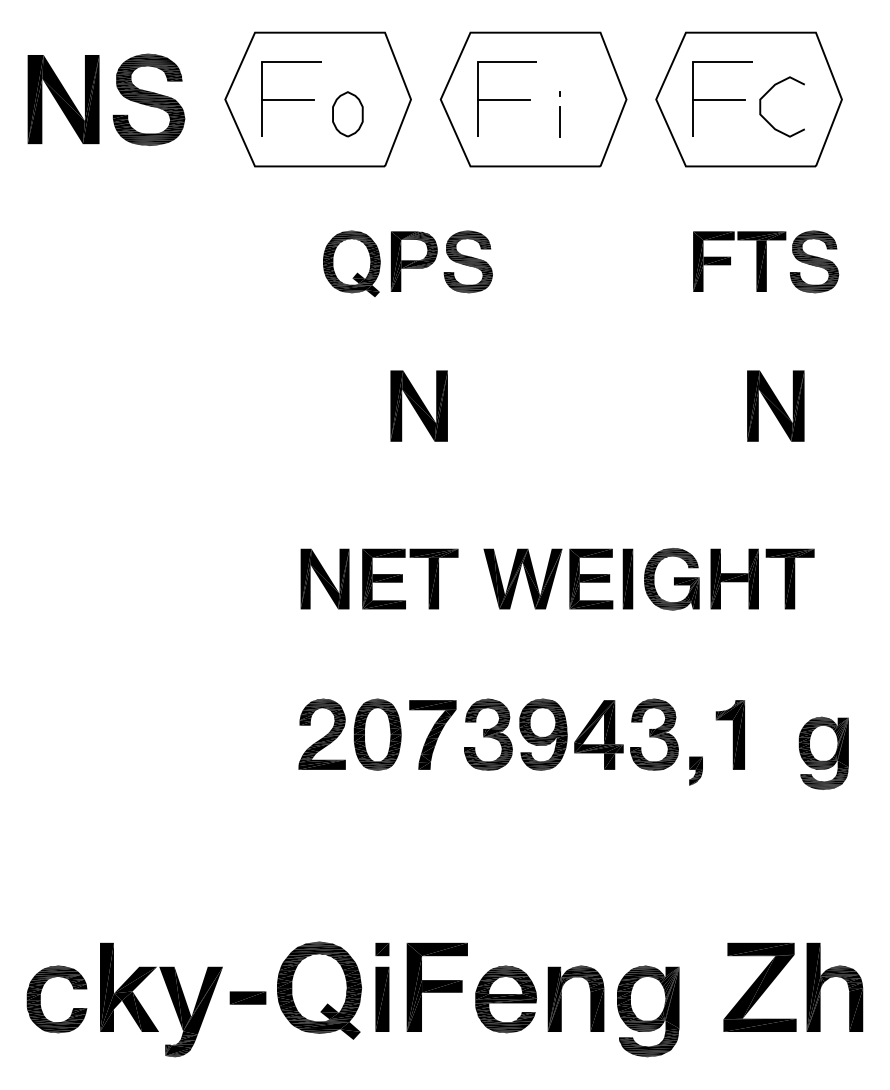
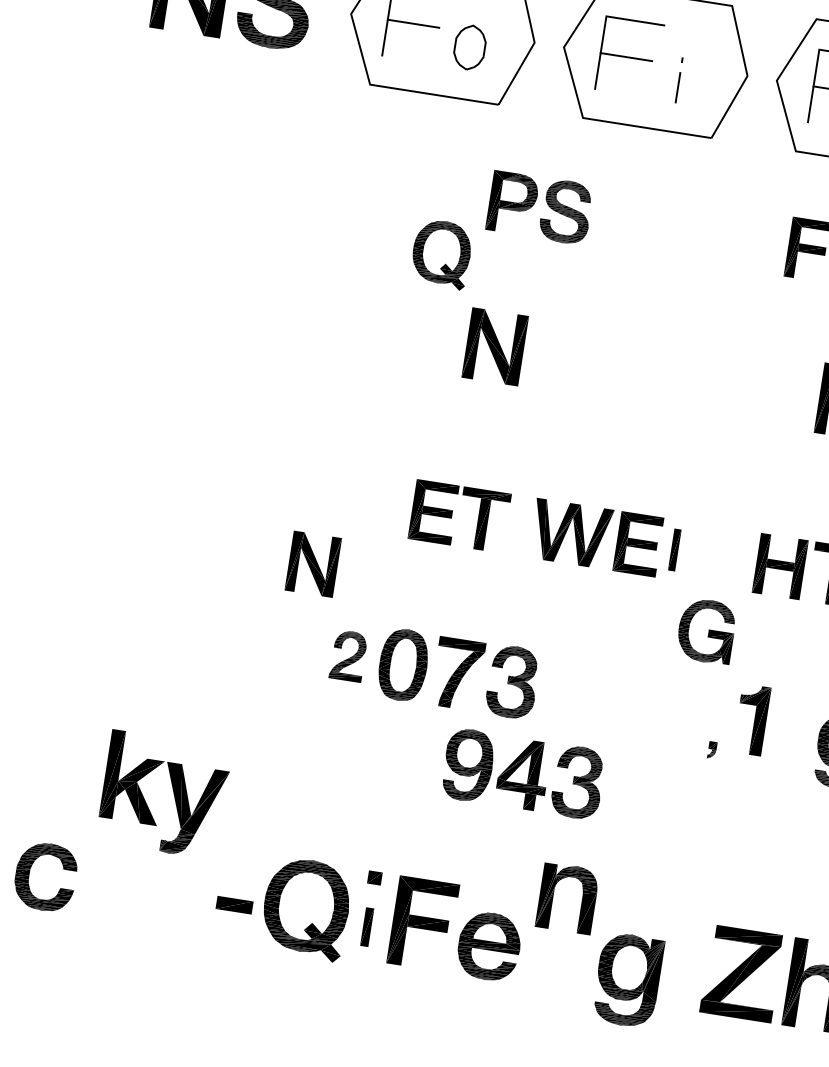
part: (351, 263) -> (441, 253), moved
part: (324, 578) -> (312, 563), moved
part: (627, 578) -> (674, 549), size x0.7
part: (671, 579) -> (706, 631), moved
part: (321, 733) -> (348, 655), size x0.7
part: (598, 734) -> (522, 773), moved
part: (695, 770) -> (711, 749), size x0.6
part: (169, 995) -> (172, 791), moved
part: (382, 998) -> (367, 926), size x0.6
part: (561, 998) -> (553, 895), moved

